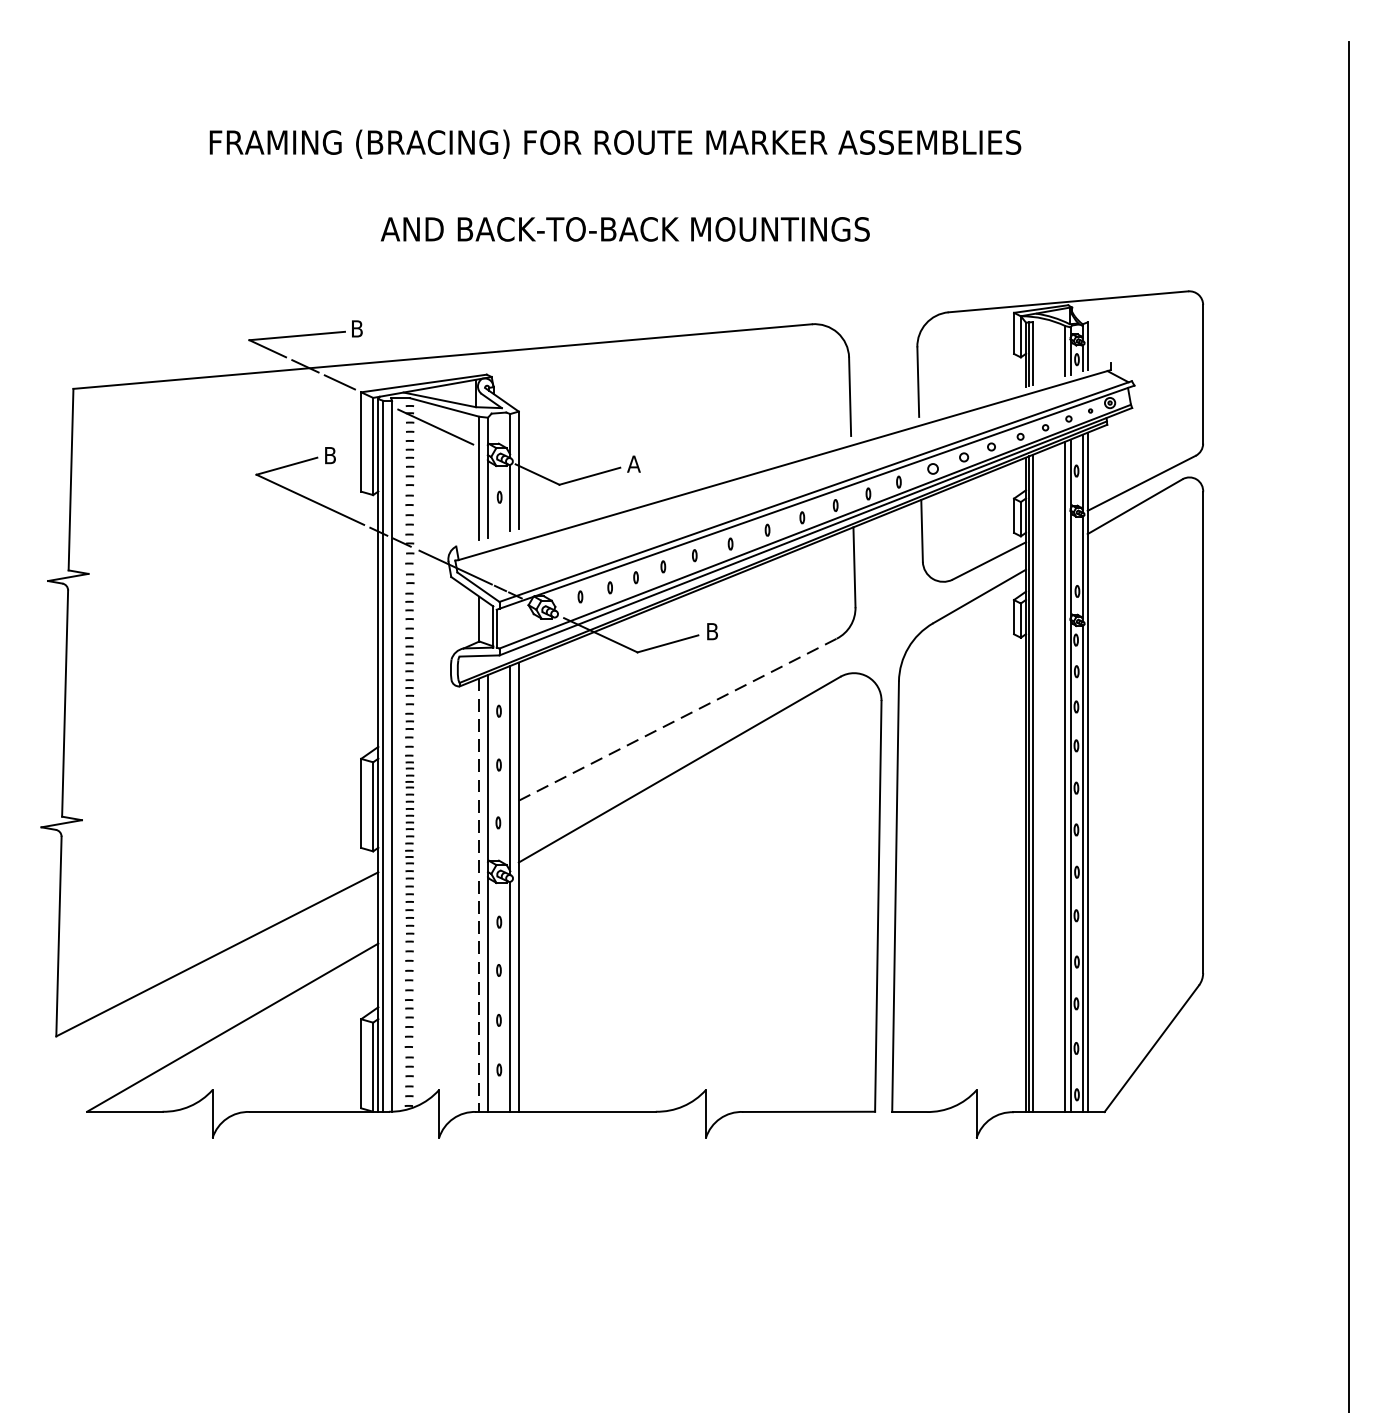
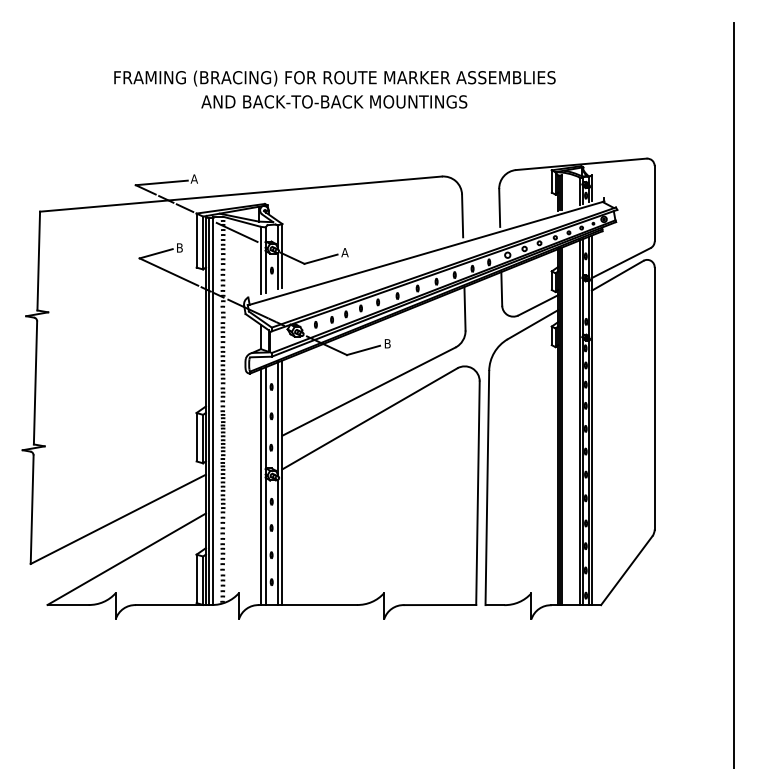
text: (625, 228) -> (334, 101), moved
text: (355, 327) -> (193, 178), B -> A
line: (678, 719) -> (369, 391), dashed -> solid
line: (478, 895) -> (260, 487), dashed -> solid

